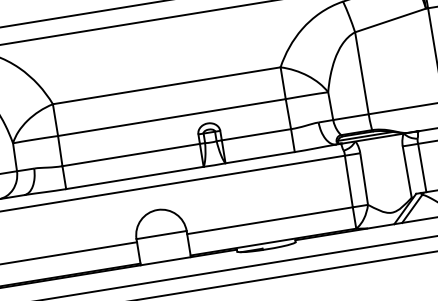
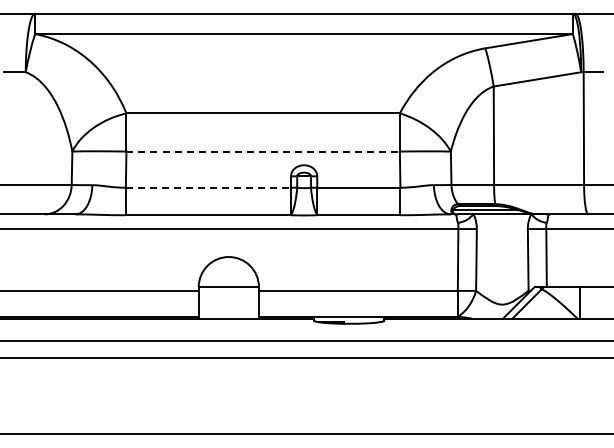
line: (172, 117) -> (263, 151), solid -> dashed
line: (131, 154) -> (208, 187), solid -> dashed

